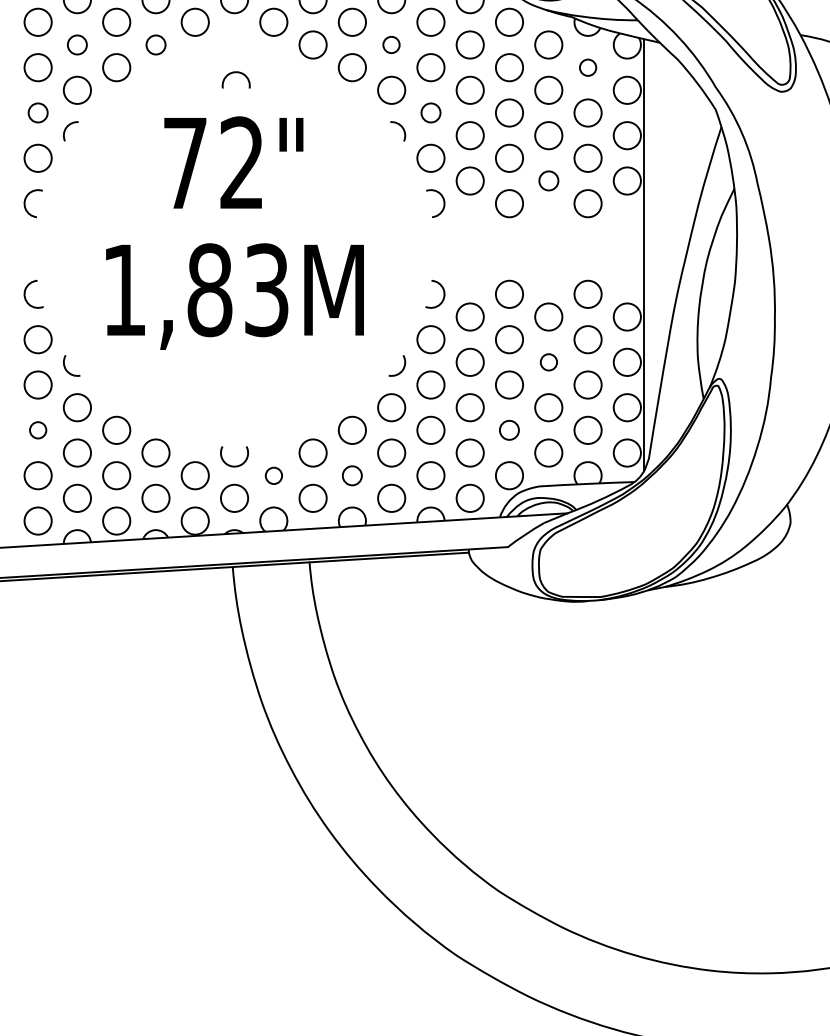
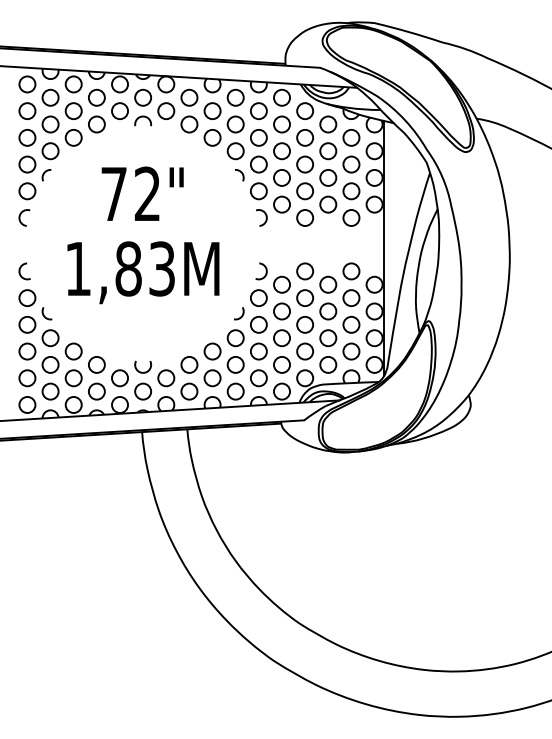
circle: (77, 44) -> (50, 124), size x1.43
circle: (155, 44) -> (96, 124), size x1.43
circle: (391, 44) -> (235, 124), size x1.67
circle: (588, 67) -> (351, 137), size x1.67
arc: (236, 73) -> (143, 117), moved
circle: (38, 112) -> (27, 164), size x1.43
circle: (430, 112) -> (258, 164), size x1.43
circle: (549, 180) -> (328, 204), size x1.43
circle: (549, 362) -> (328, 311), size x1.67
circle: (38, 430) -> (27, 351), size x1.67
circle: (508, 430) -> (304, 351), size x1.43
circle: (274, 476) -> (166, 378), size x1.67
circle: (352, 476) -> (212, 378), size x1.43

